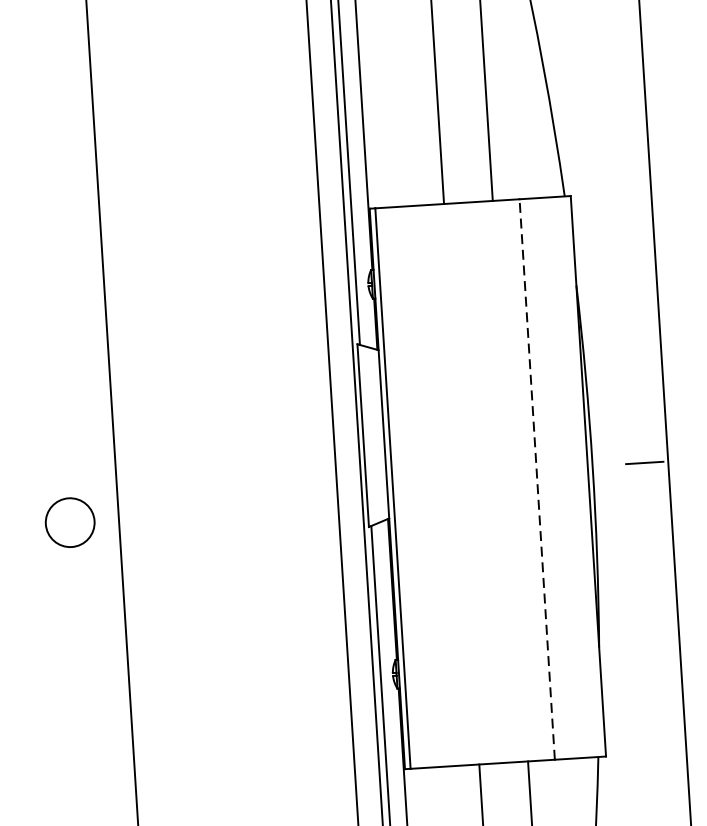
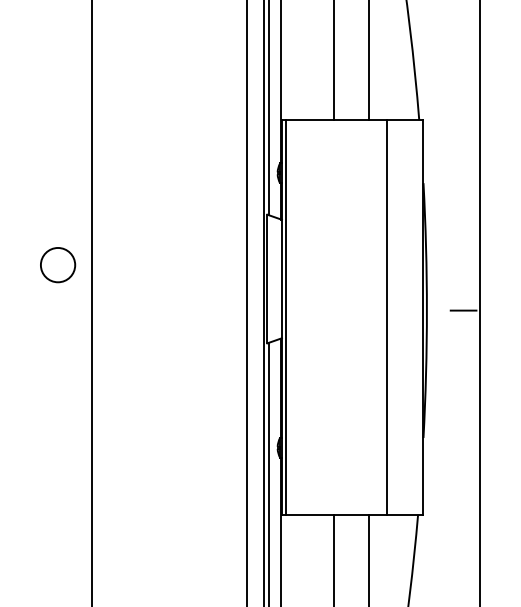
line: (537, 478) -> (387, 316), dashed -> solid
circle: (70, 523) -> (58, 265), moved

